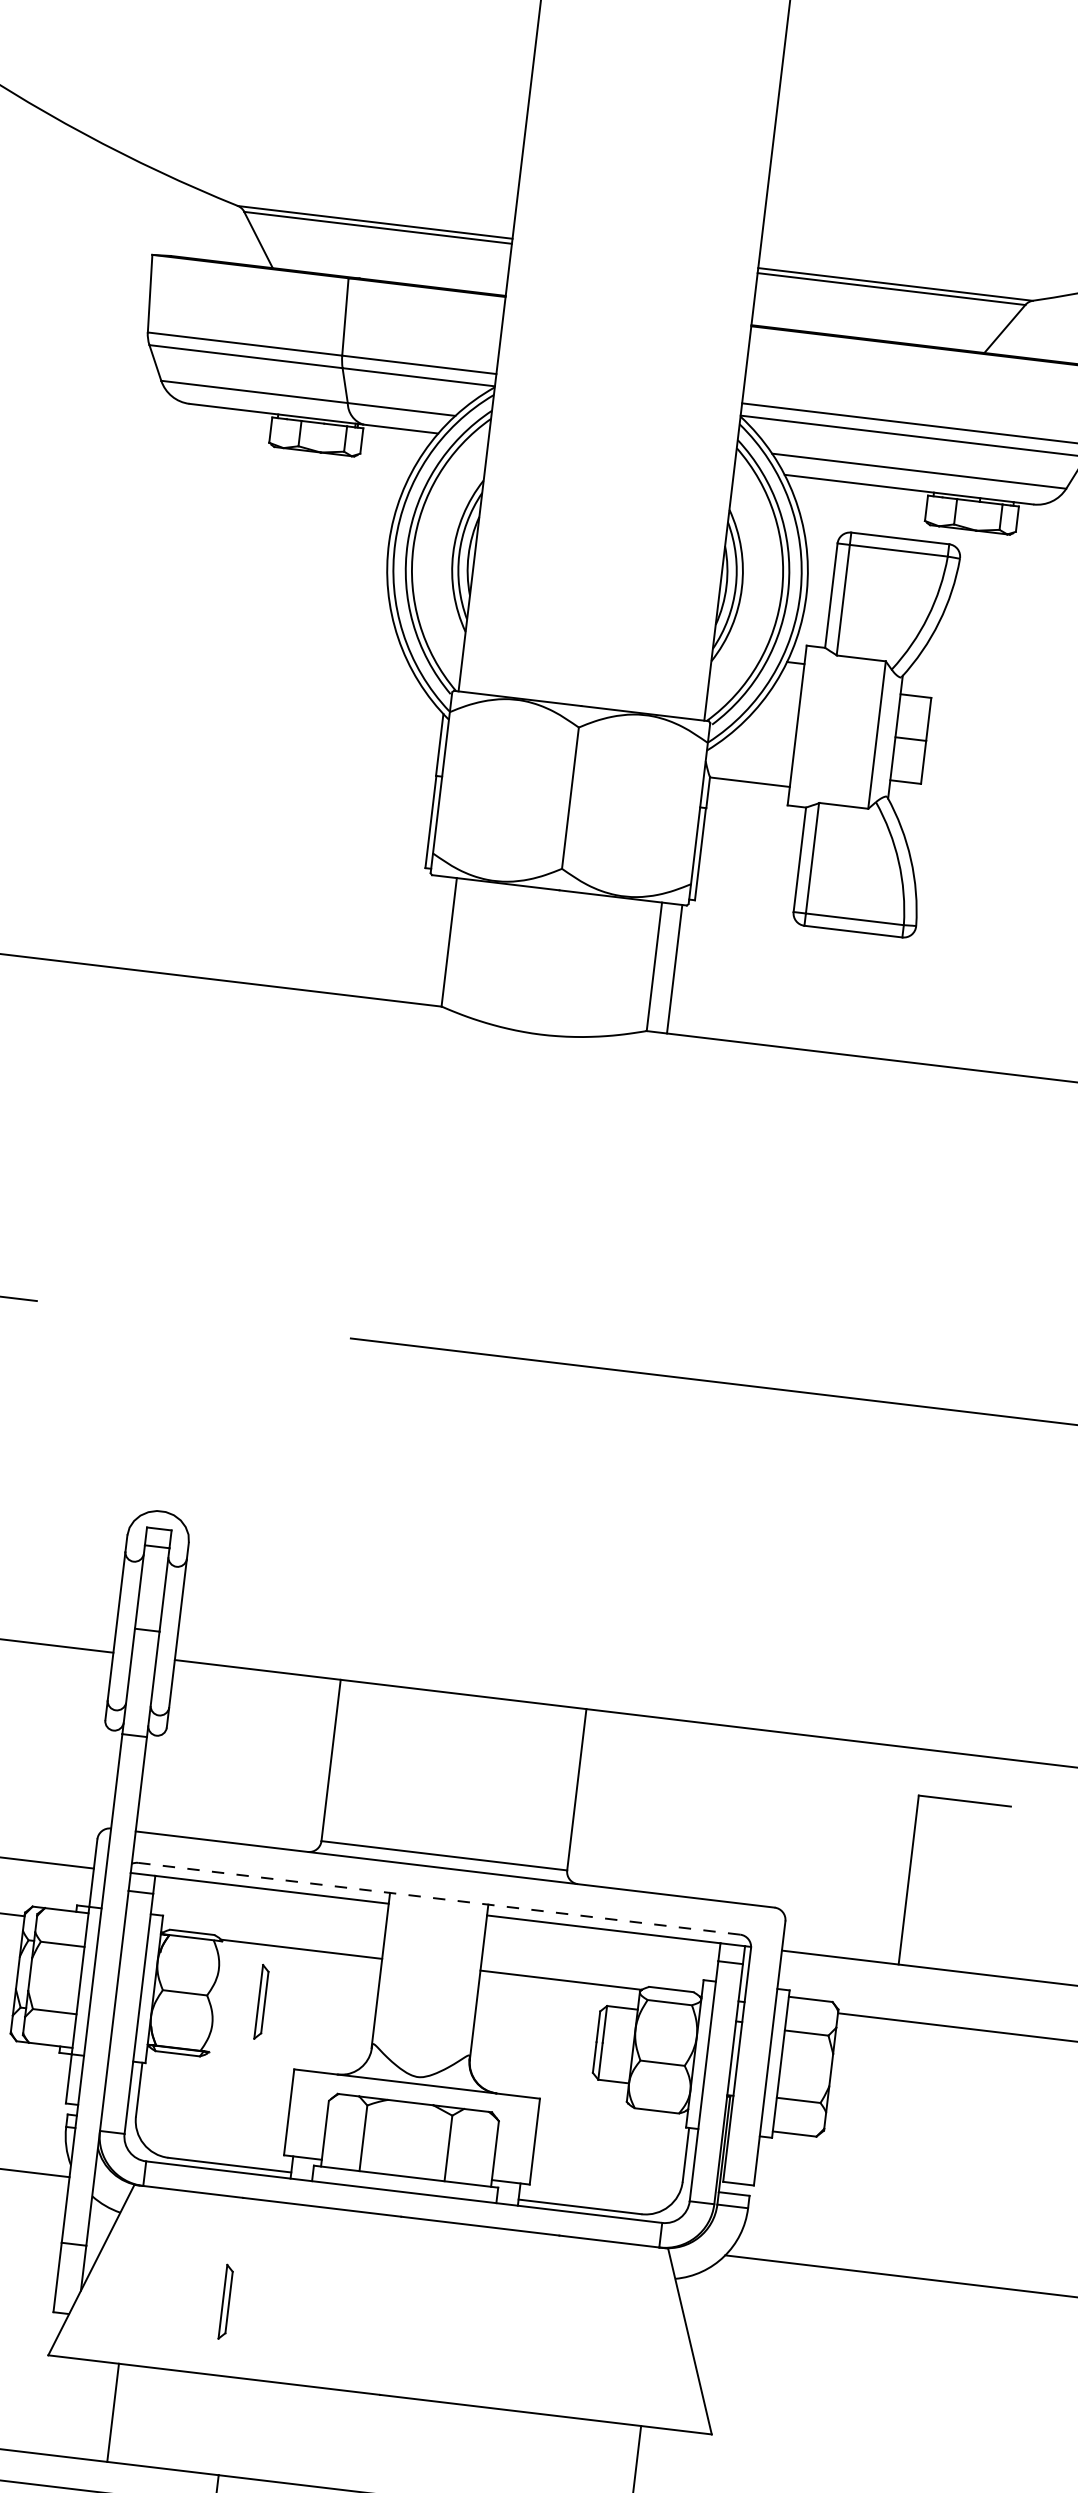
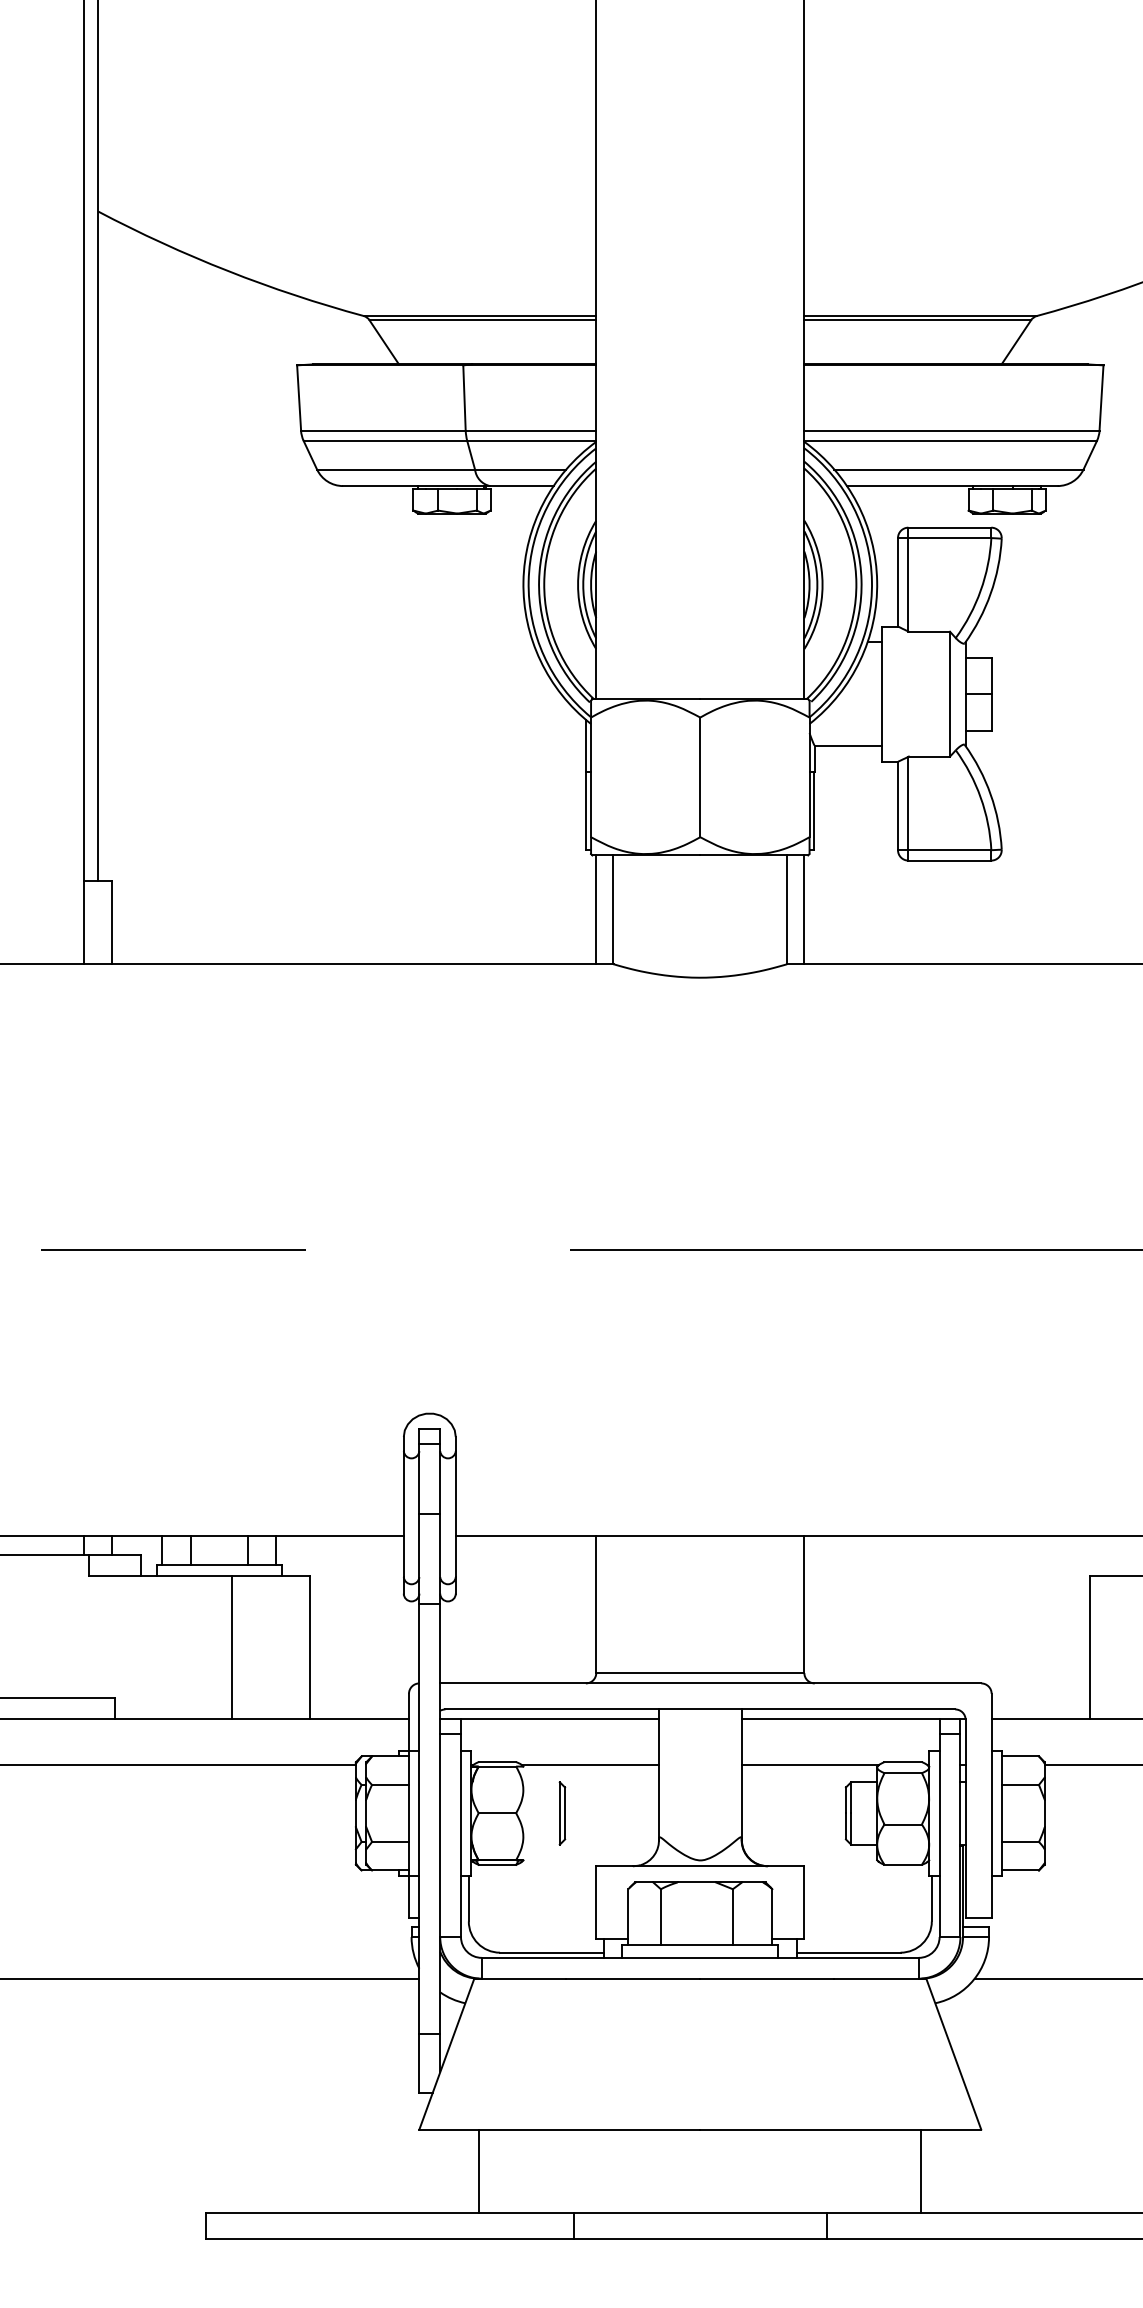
line: (429, 939) -> (596, 909), added
line: (439, 1898) -> (700, 1709), dashed -> solid
part: (226, 2302) -> (562, 2067), removed

